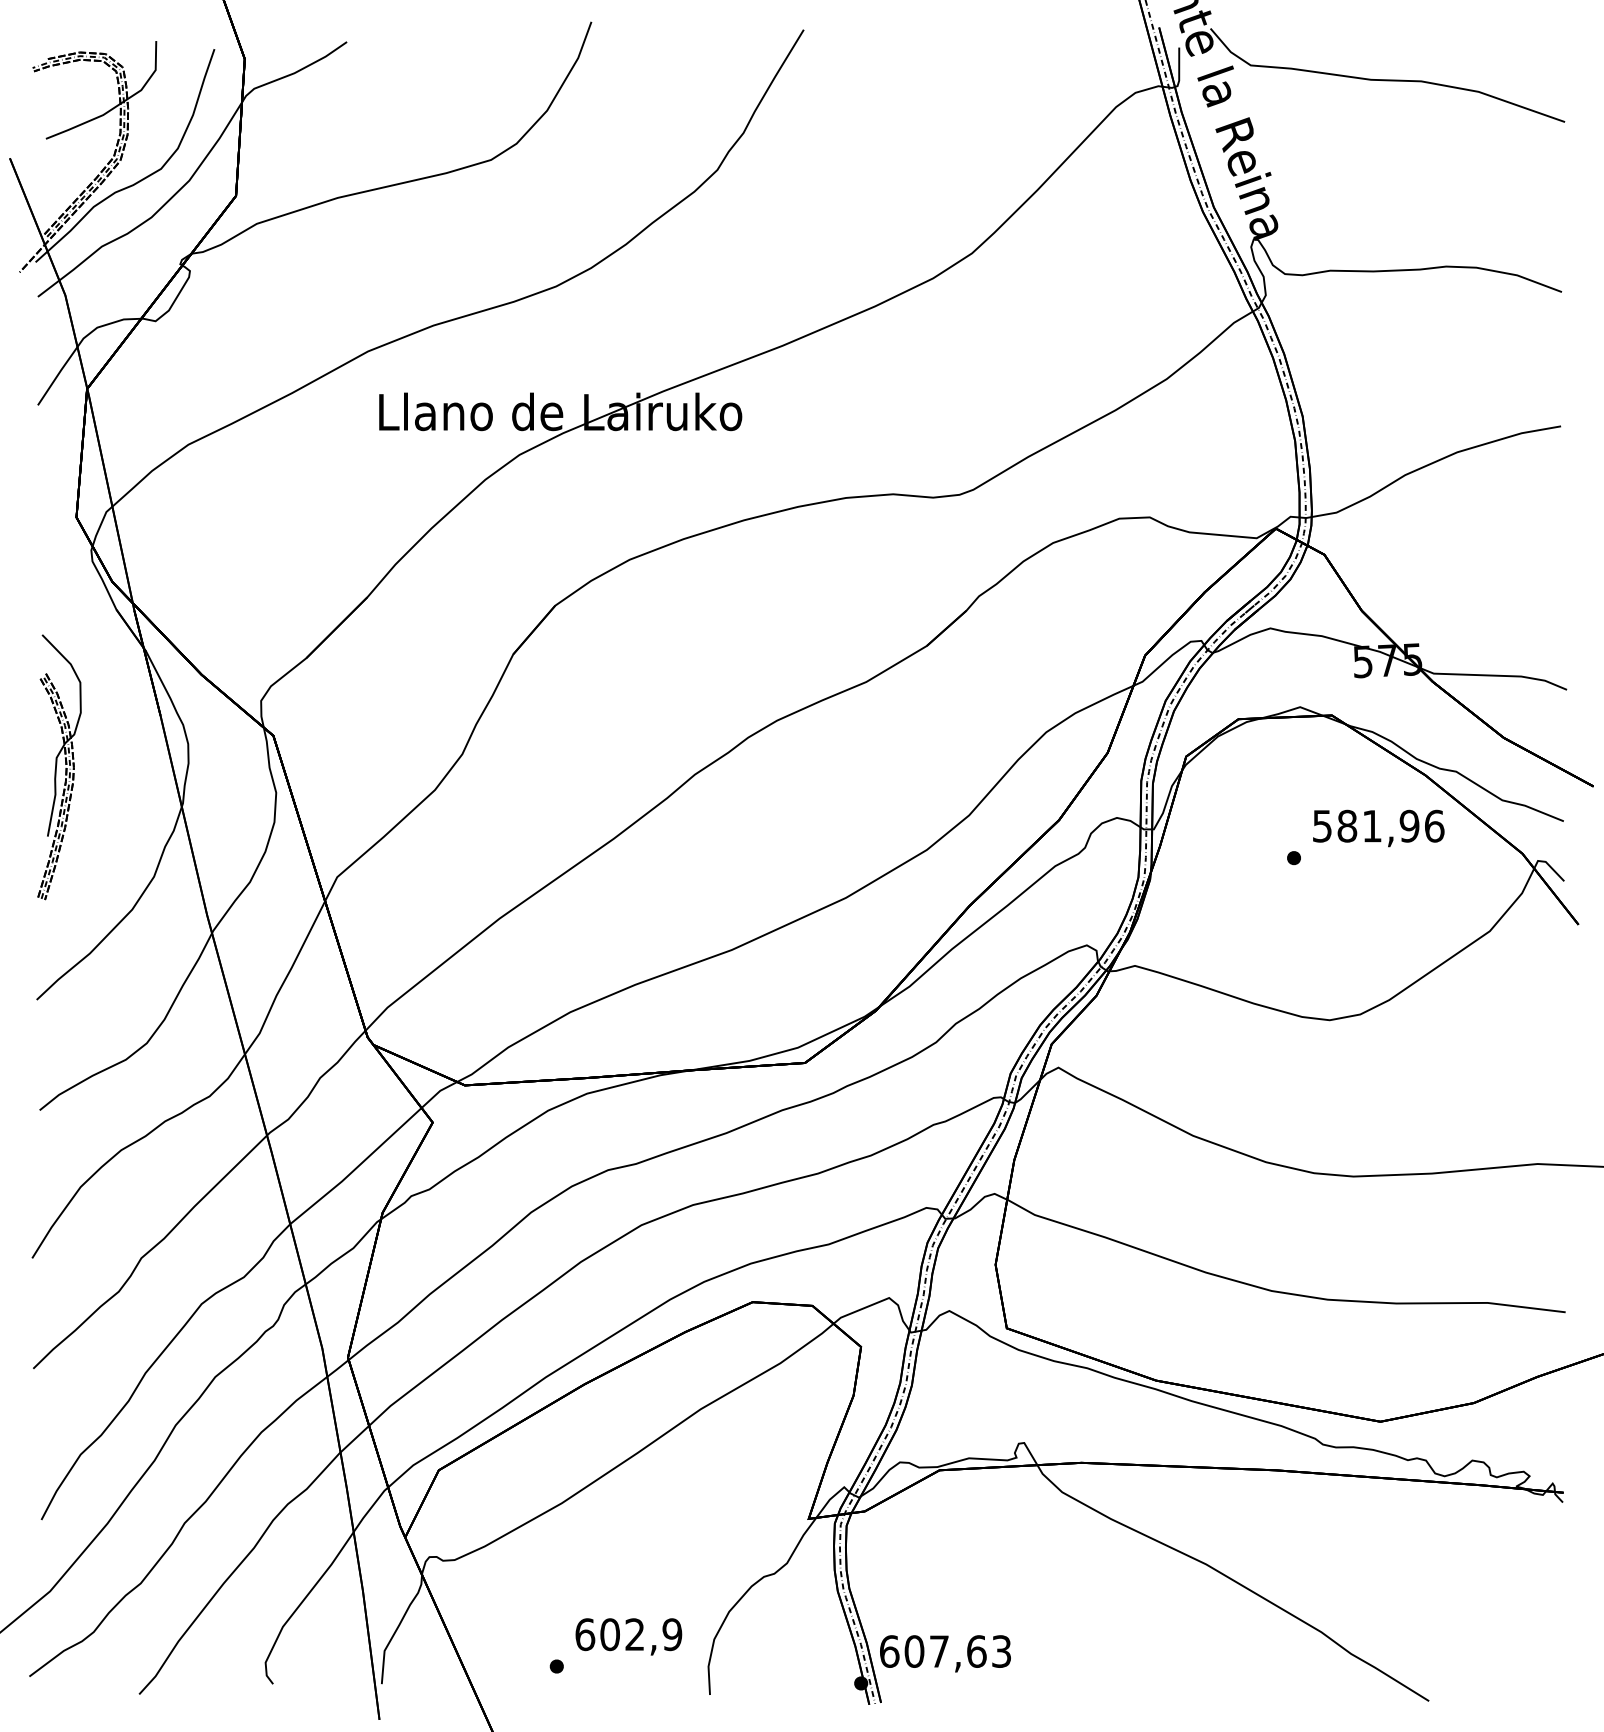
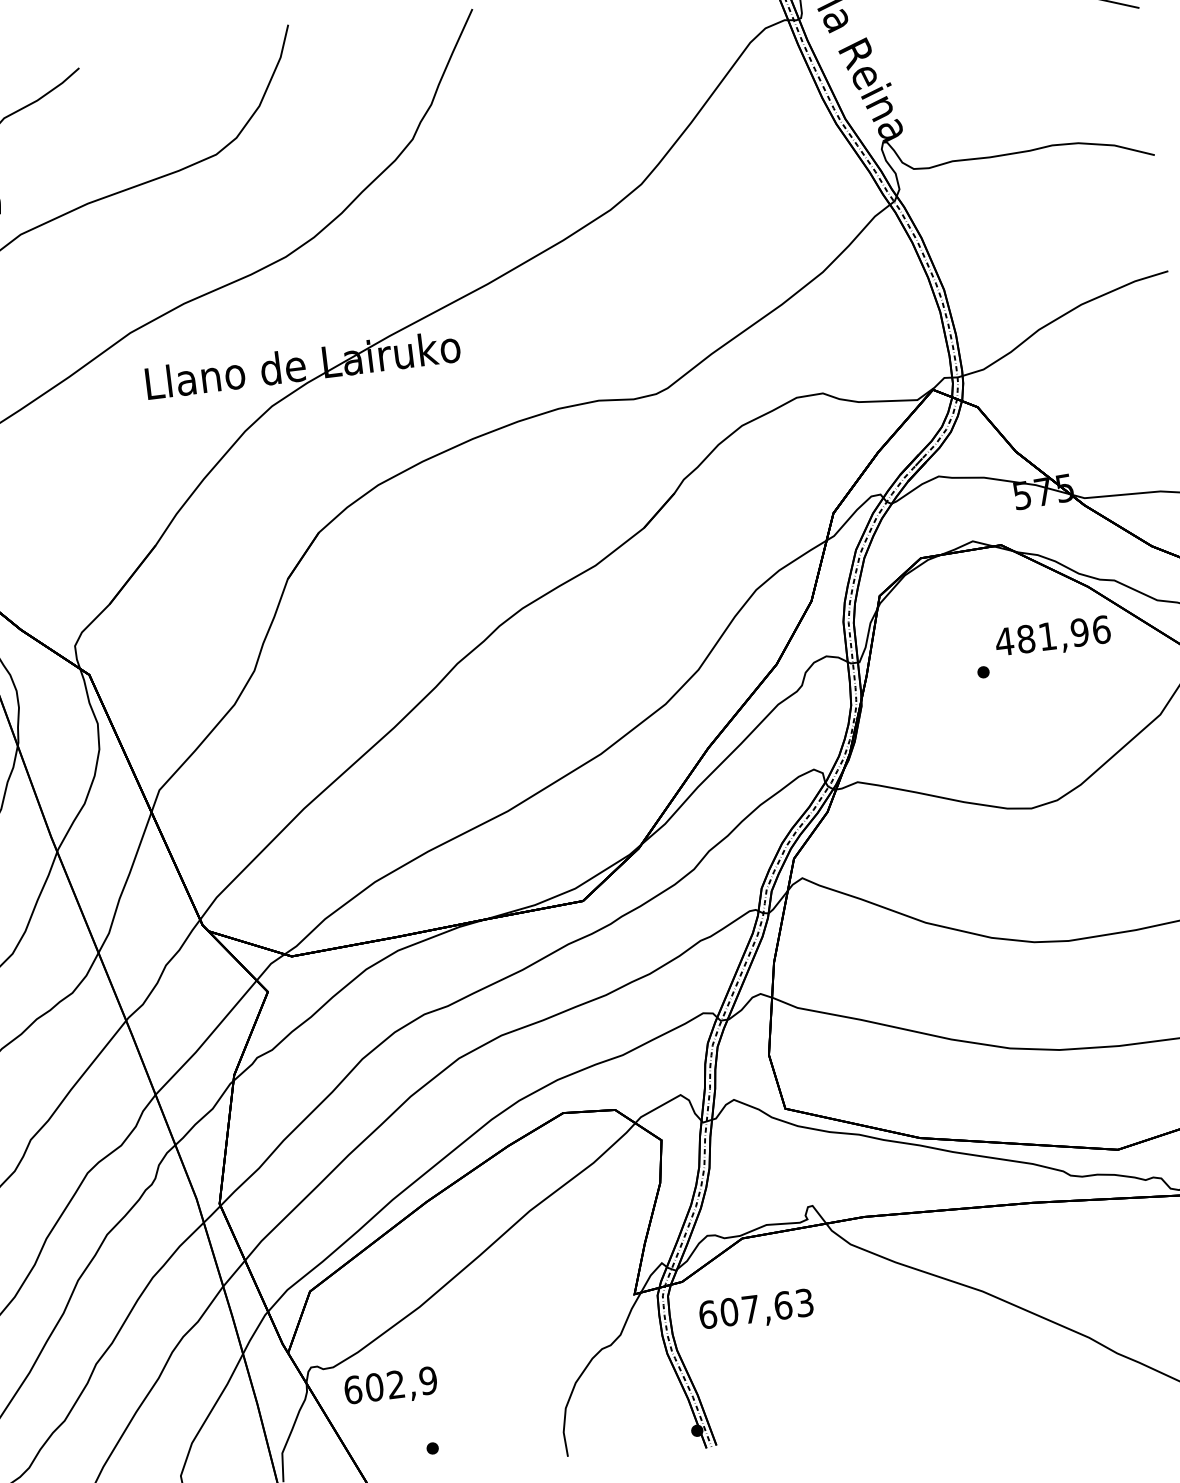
text: (1322, 826) -> (1004, 641), 581,96 -> 481,96
text: (628, 1636) -> (390, 1386), moved
text: (945, 1653) -> (756, 1310), moved

